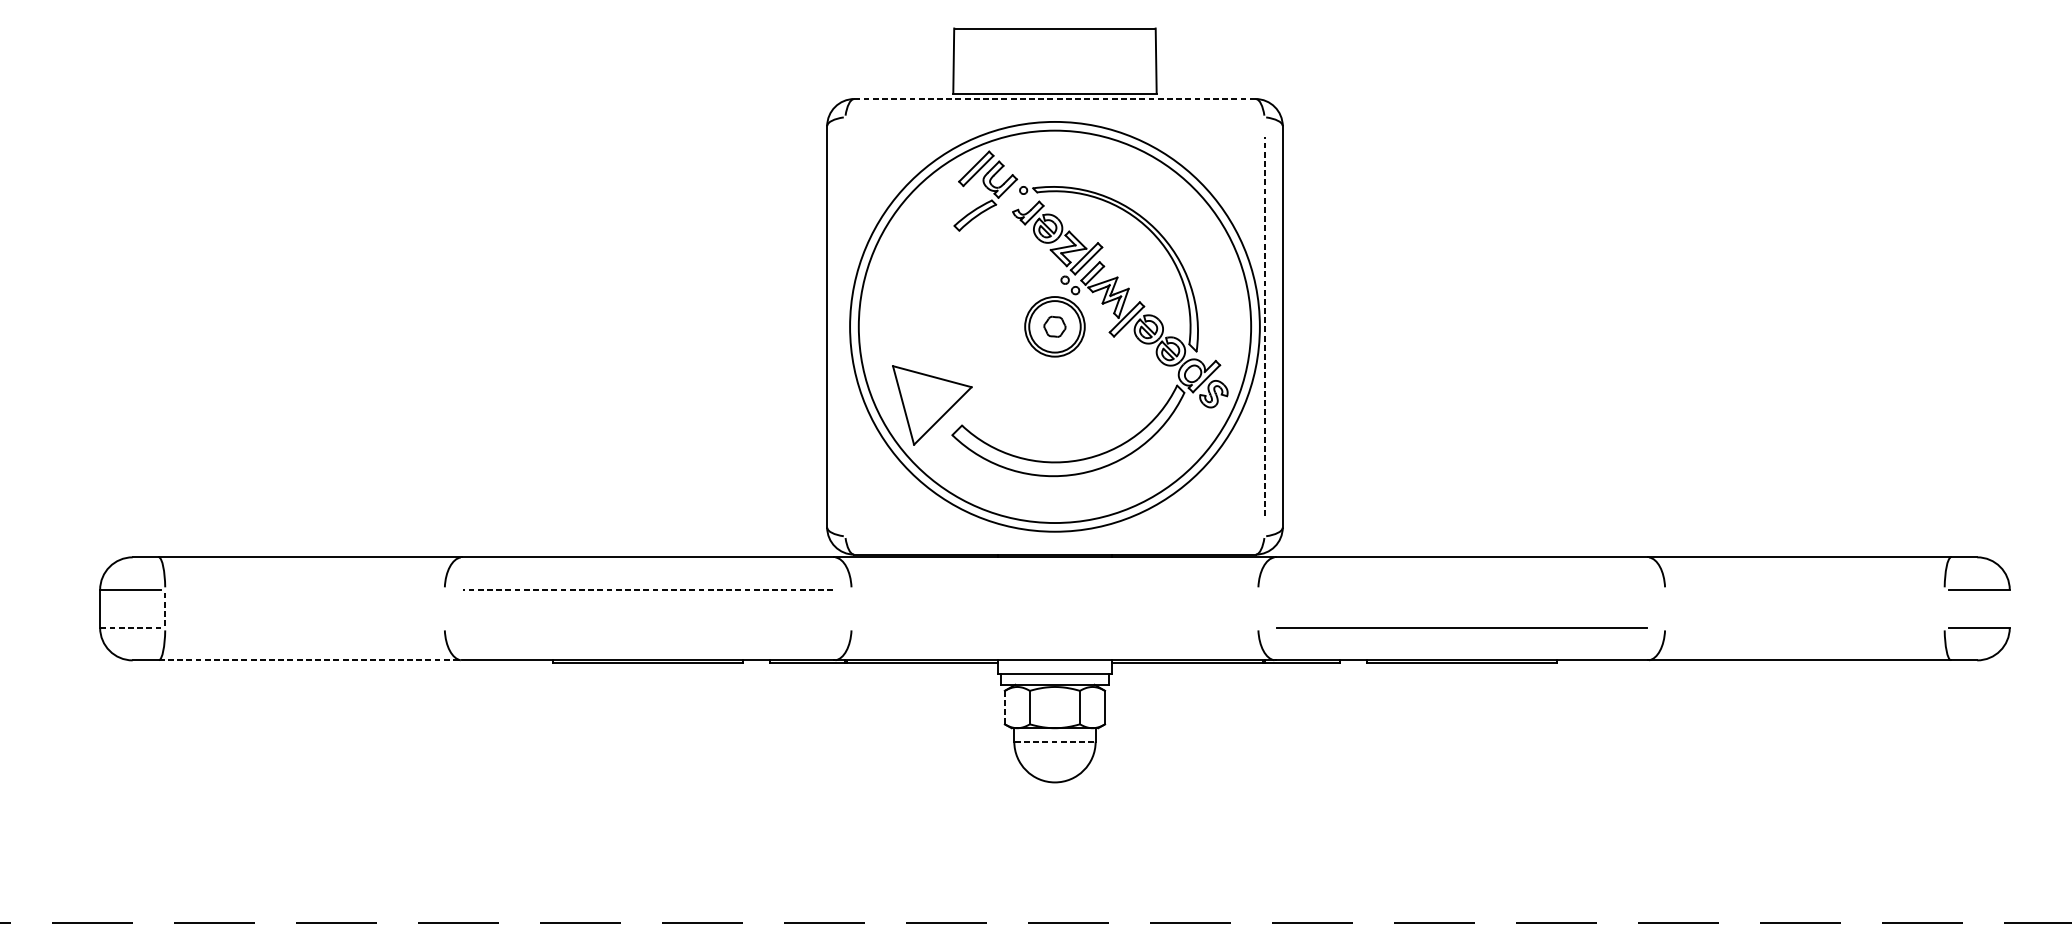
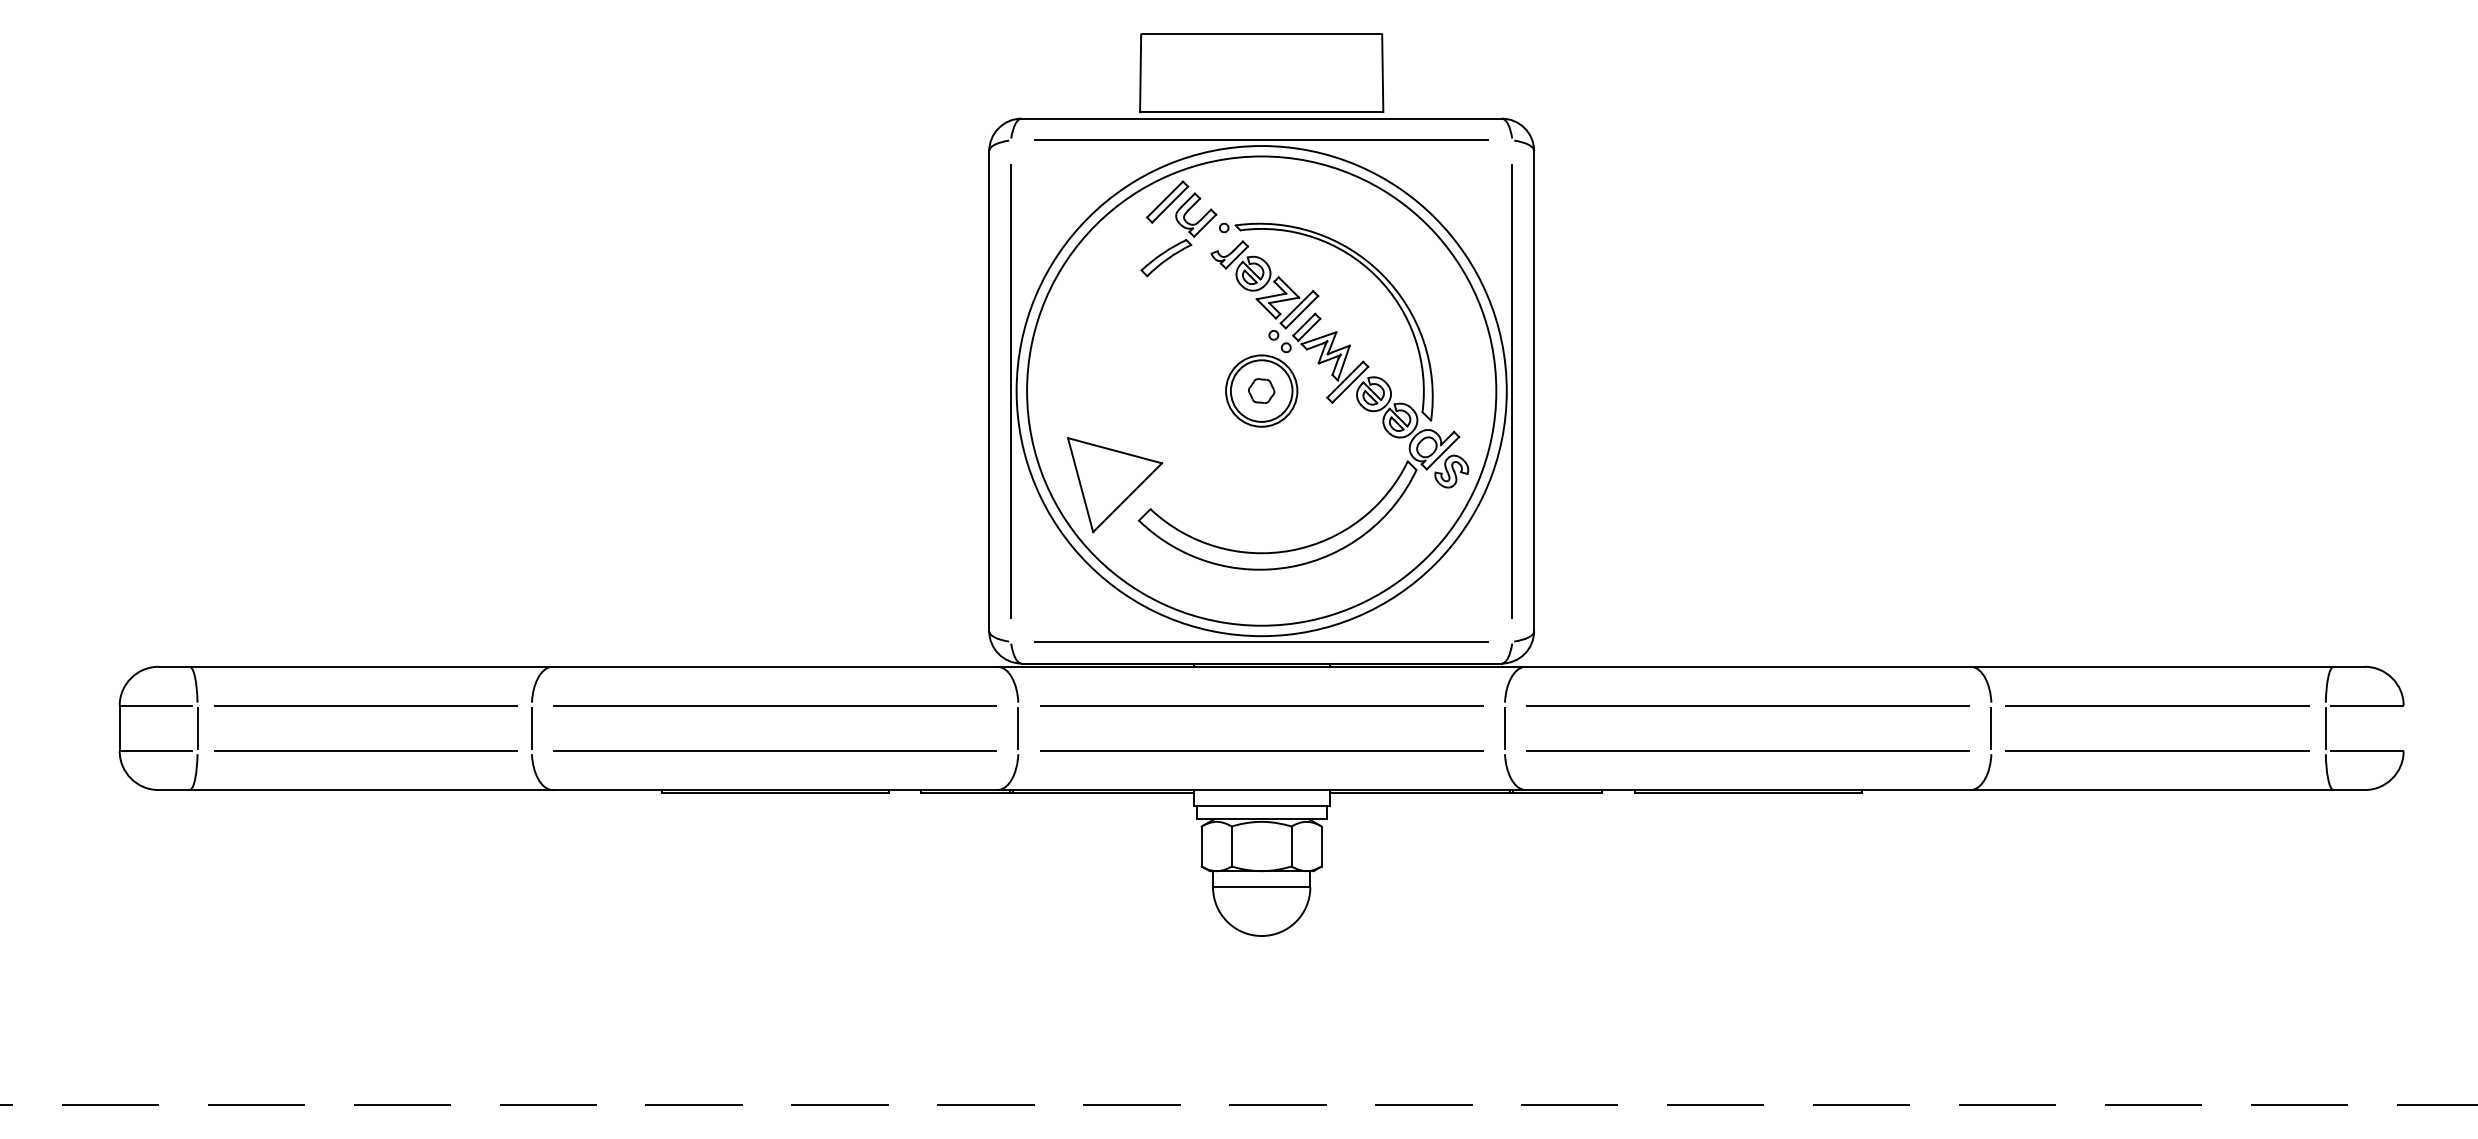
line: (1055, 98) -> (1262, 118), dashed -> solid
line: (1054, 117) -> (1261, 140), added
line: (844, 326) -> (1010, 390), added
line: (1264, 327) -> (1512, 391), dashed -> solid
line: (1054, 536) -> (1261, 641), added
line: (305, 589) -> (365, 705), added
line: (647, 589) -> (774, 705), dashed -> solid
line: (1054, 589) -> (1261, 705), added
line: (1461, 589) -> (1748, 705), added
line: (1803, 589) -> (2157, 705), added
line: (165, 608) -> (197, 727), dashed -> solid
line: (444, 608) -> (531, 727), added
line: (851, 608) -> (1018, 727), added
line: (1257, 608) -> (1504, 727), added
line: (1665, 608) -> (1991, 727), added
line: (1944, 608) -> (2325, 727), added
line: (1803, 627) -> (2157, 750), added
line: (130, 628) -> (155, 751), dashed -> solid
line: (305, 628) -> (365, 751), added
line: (647, 628) -> (774, 751), added
line: (1054, 628) -> (1261, 751), added
line: (310, 660) -> (371, 790), dashed -> solid
line: (1004, 708) -> (1201, 847), dashed -> solid
line: (1055, 741) -> (1262, 887), dashed -> solid

